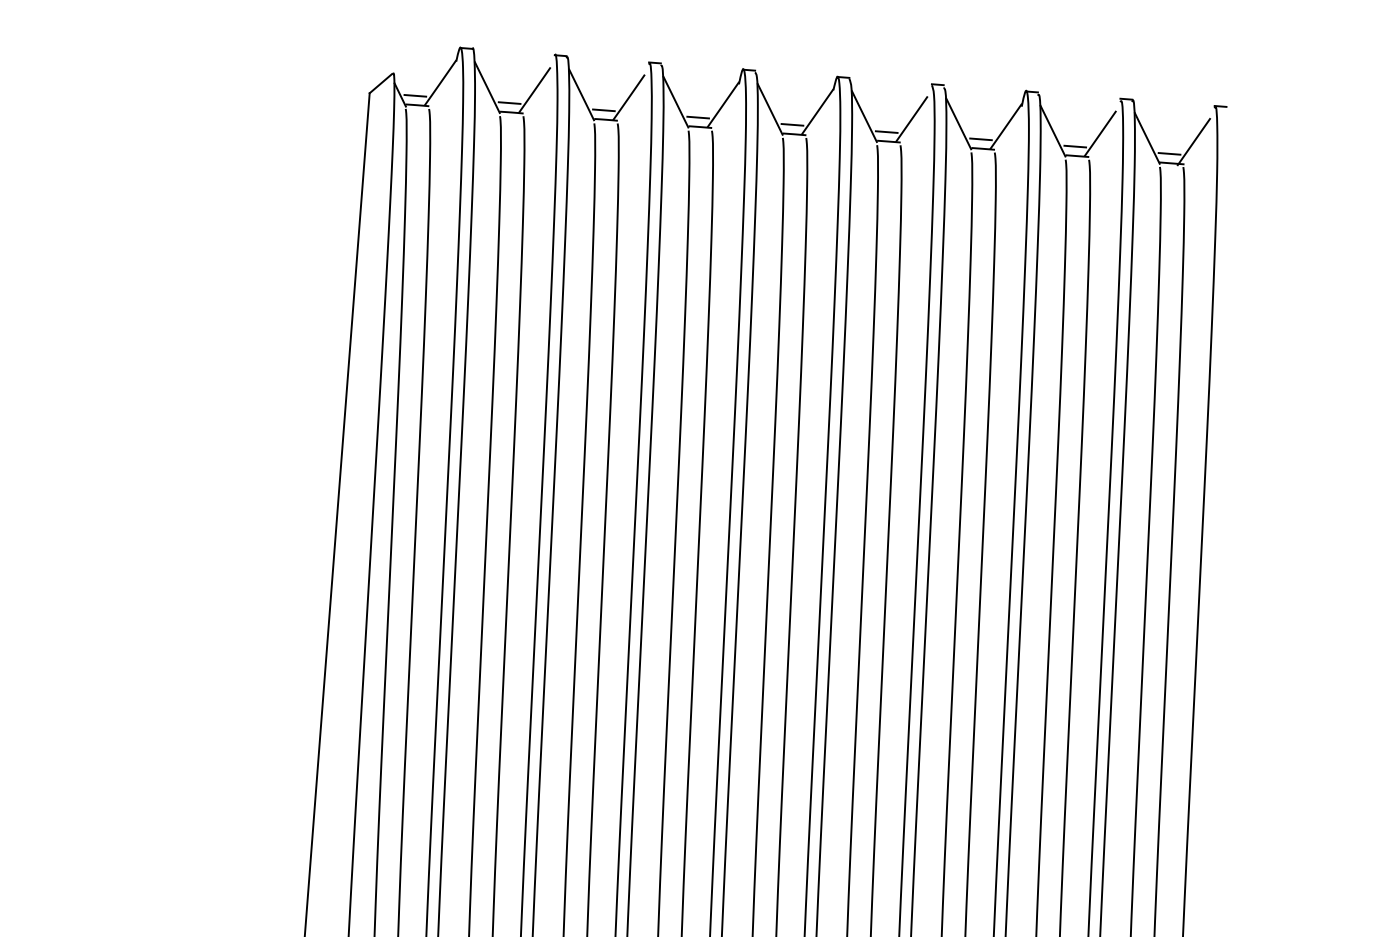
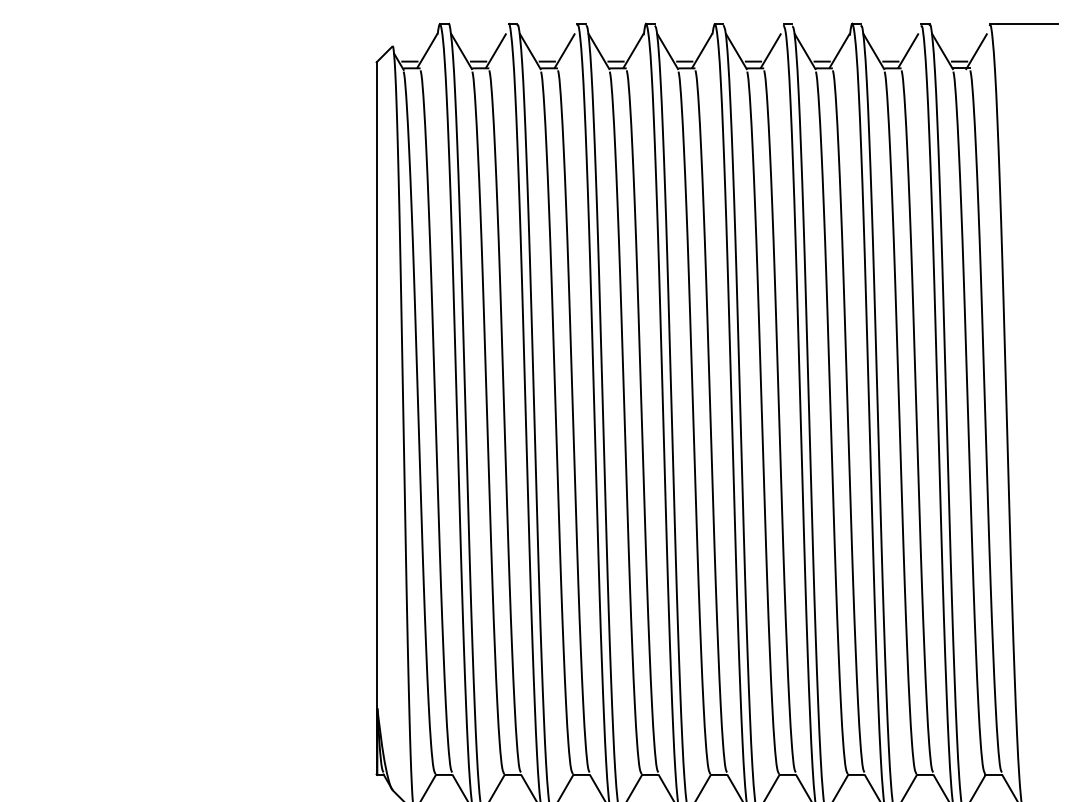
line: (1268, 110) -> (1028, 24), added

